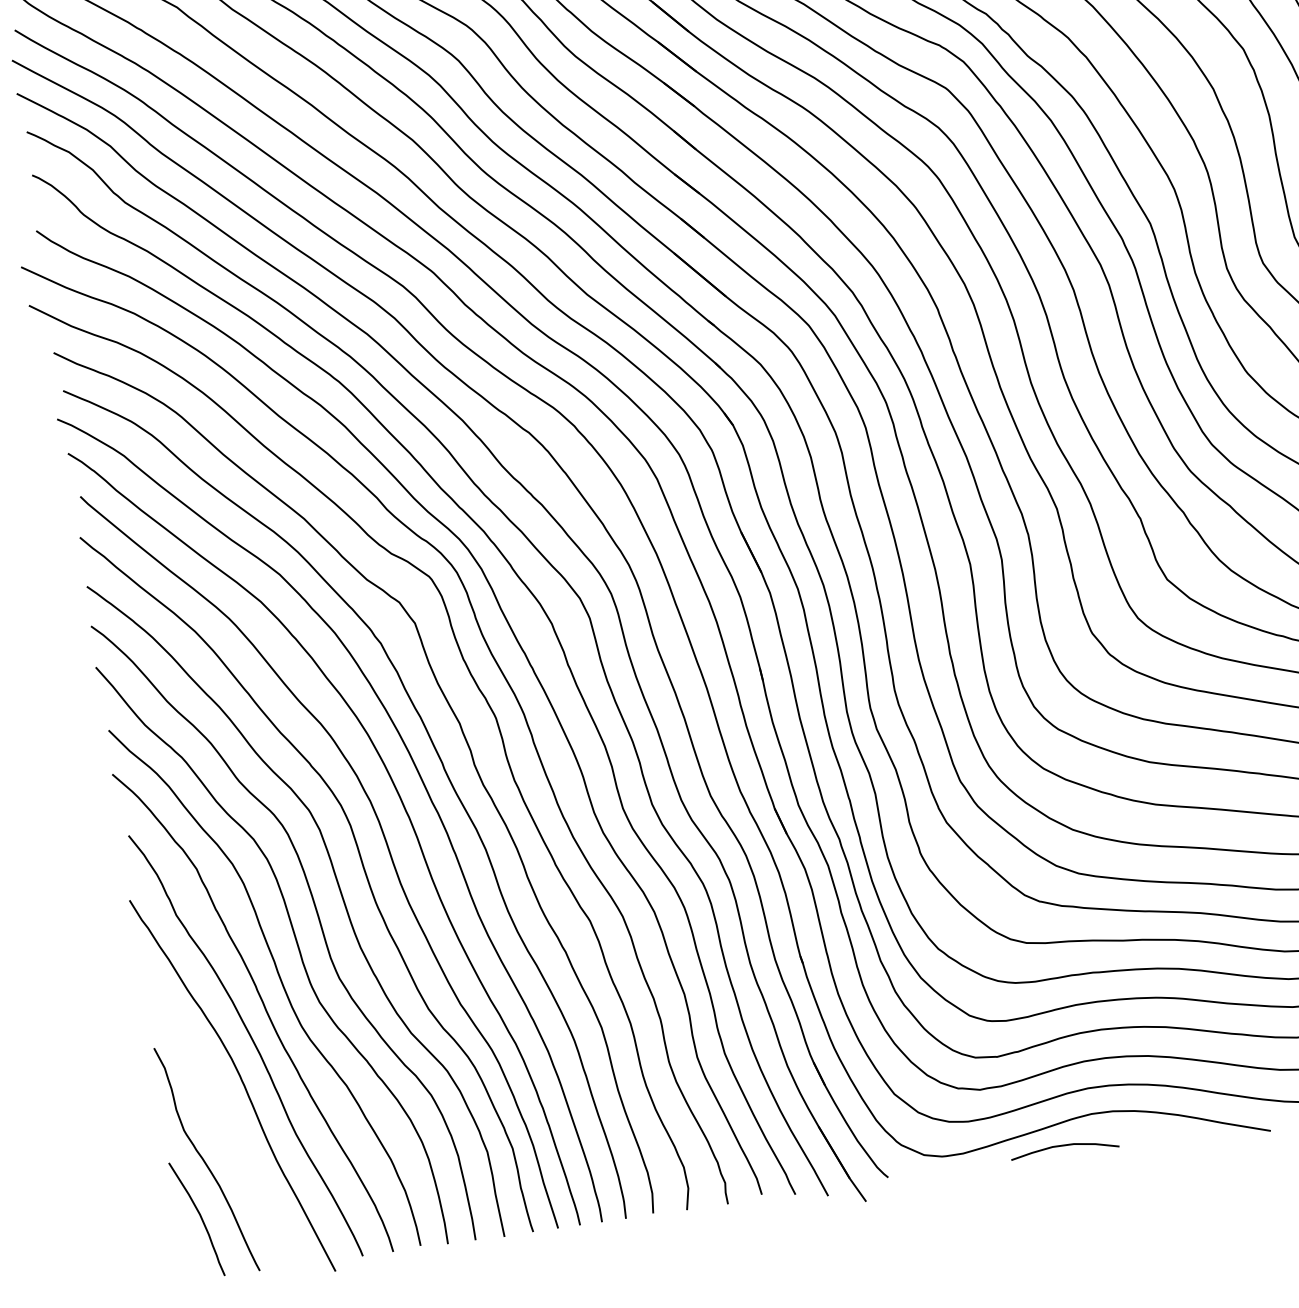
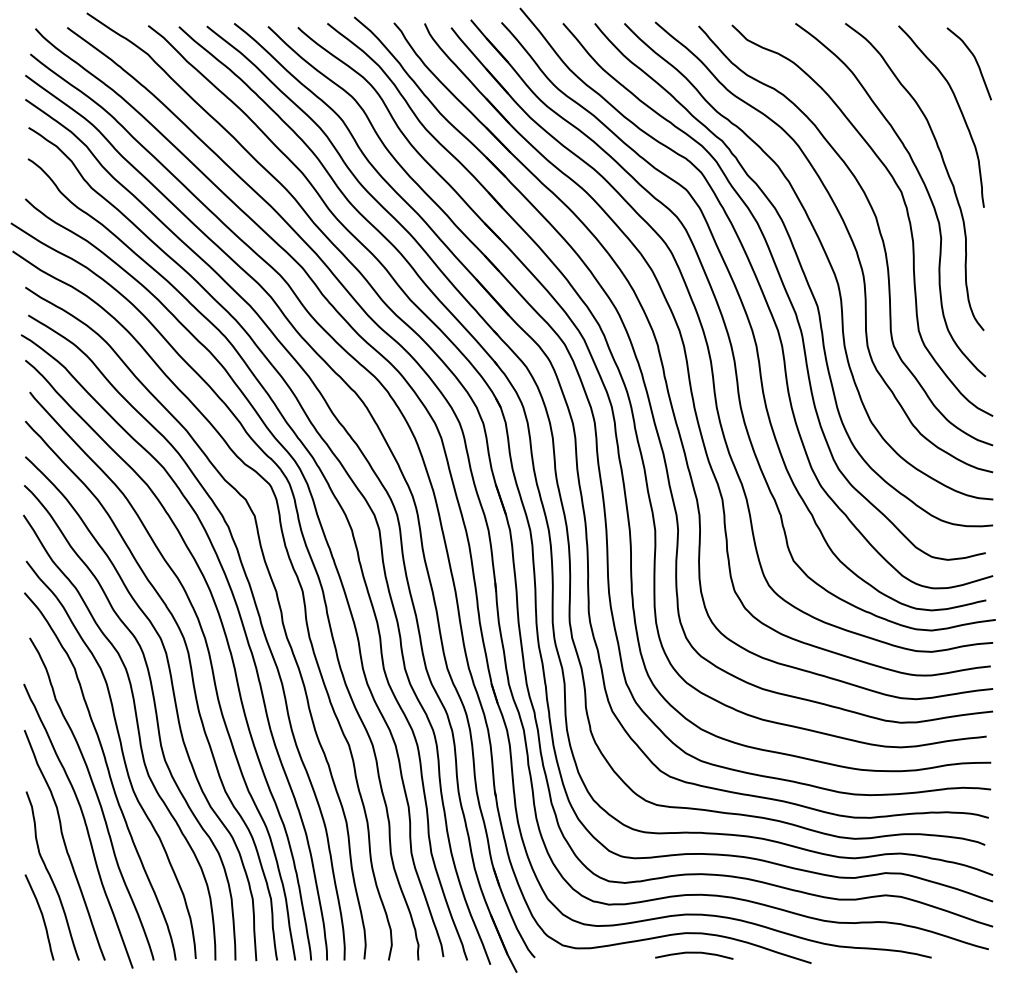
curve: (217, 1115) -> (64, 845), added
curve: (1064, 1146) -> (694, 953), moved

